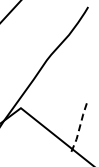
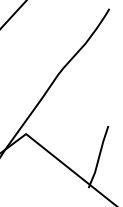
line: (79, 126) -> (98, 156), dashed -> solid

